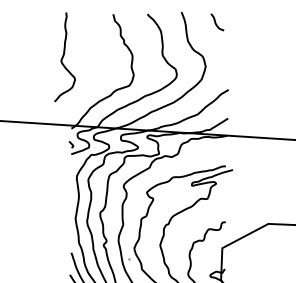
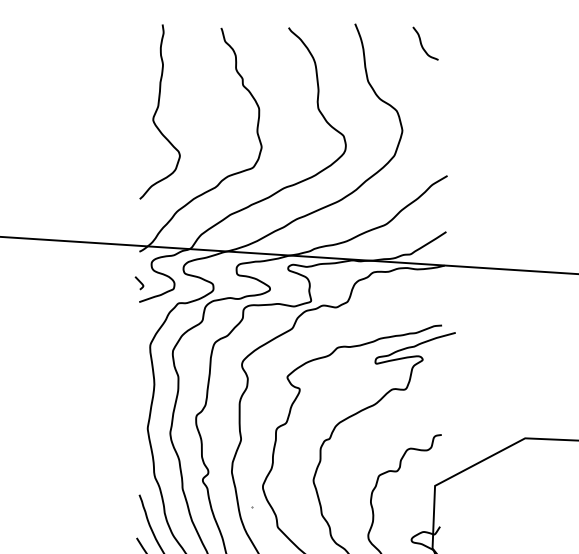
curve: (64, 56) -> (159, 110), moved

